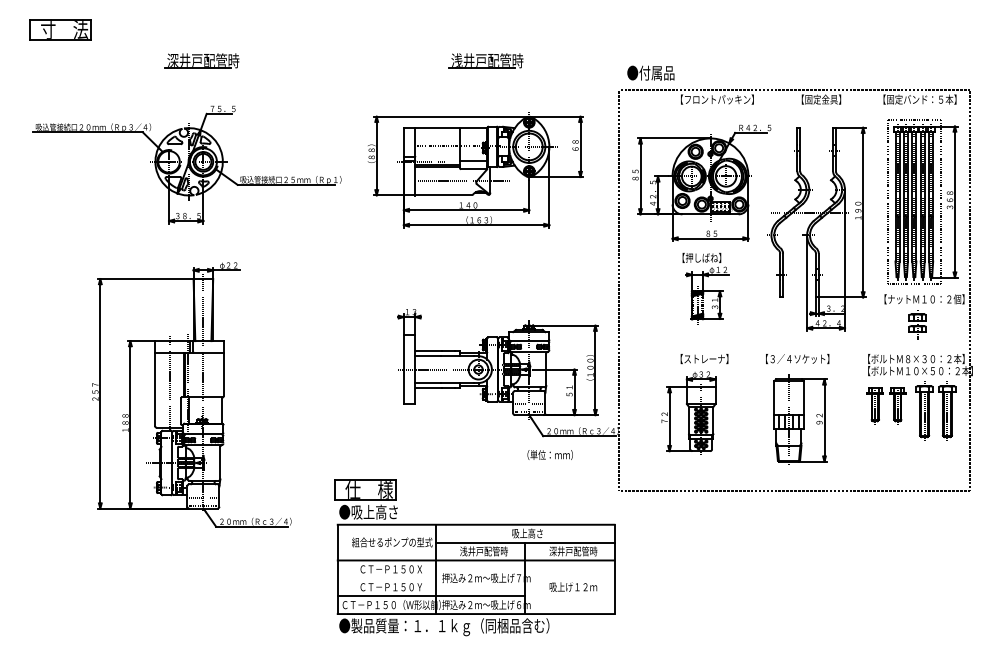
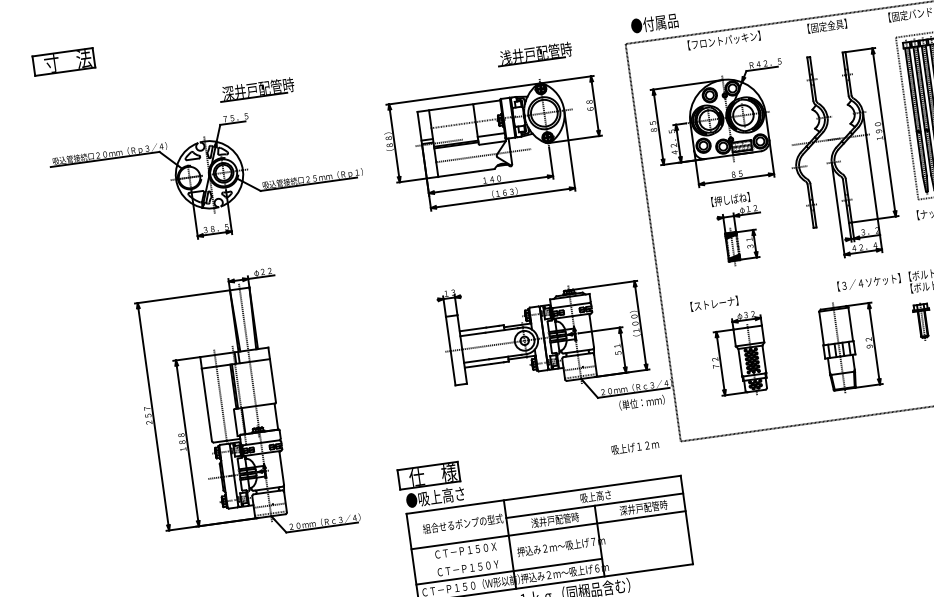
part: (201, 60) -> (256, 89), moved
part: (485, 60) -> (534, 53), moved
text: (704, 359) -> (714, 304), moved
text: (797, 359) -> (868, 282), moved
text: (549, 454) -> (641, 402), moved
text: (573, 586) -> (635, 446), moved

